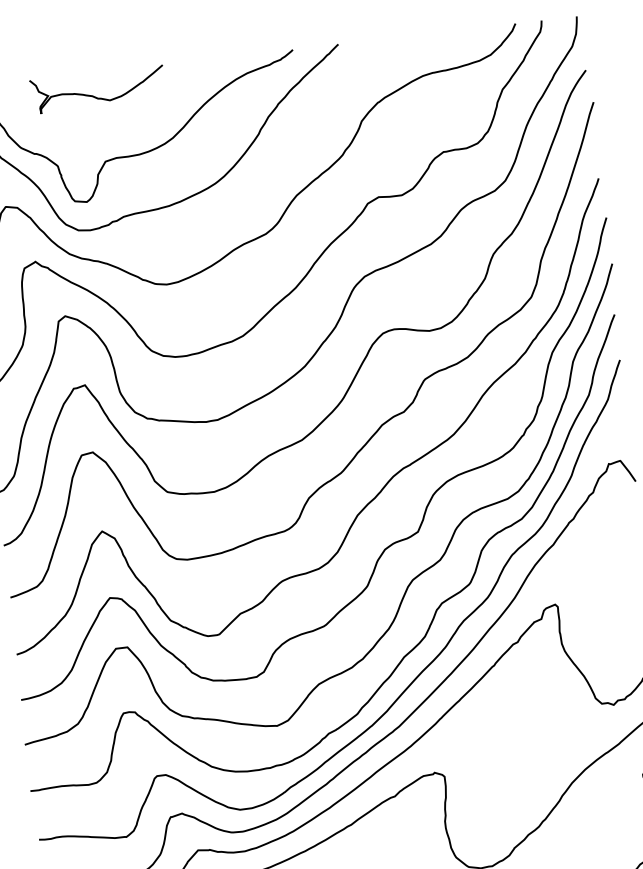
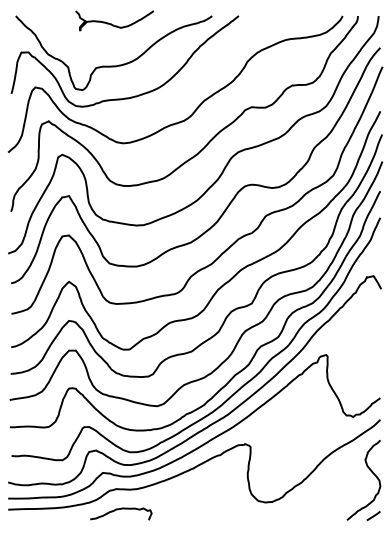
curve: (96, 96) -> (113, 24), moved

